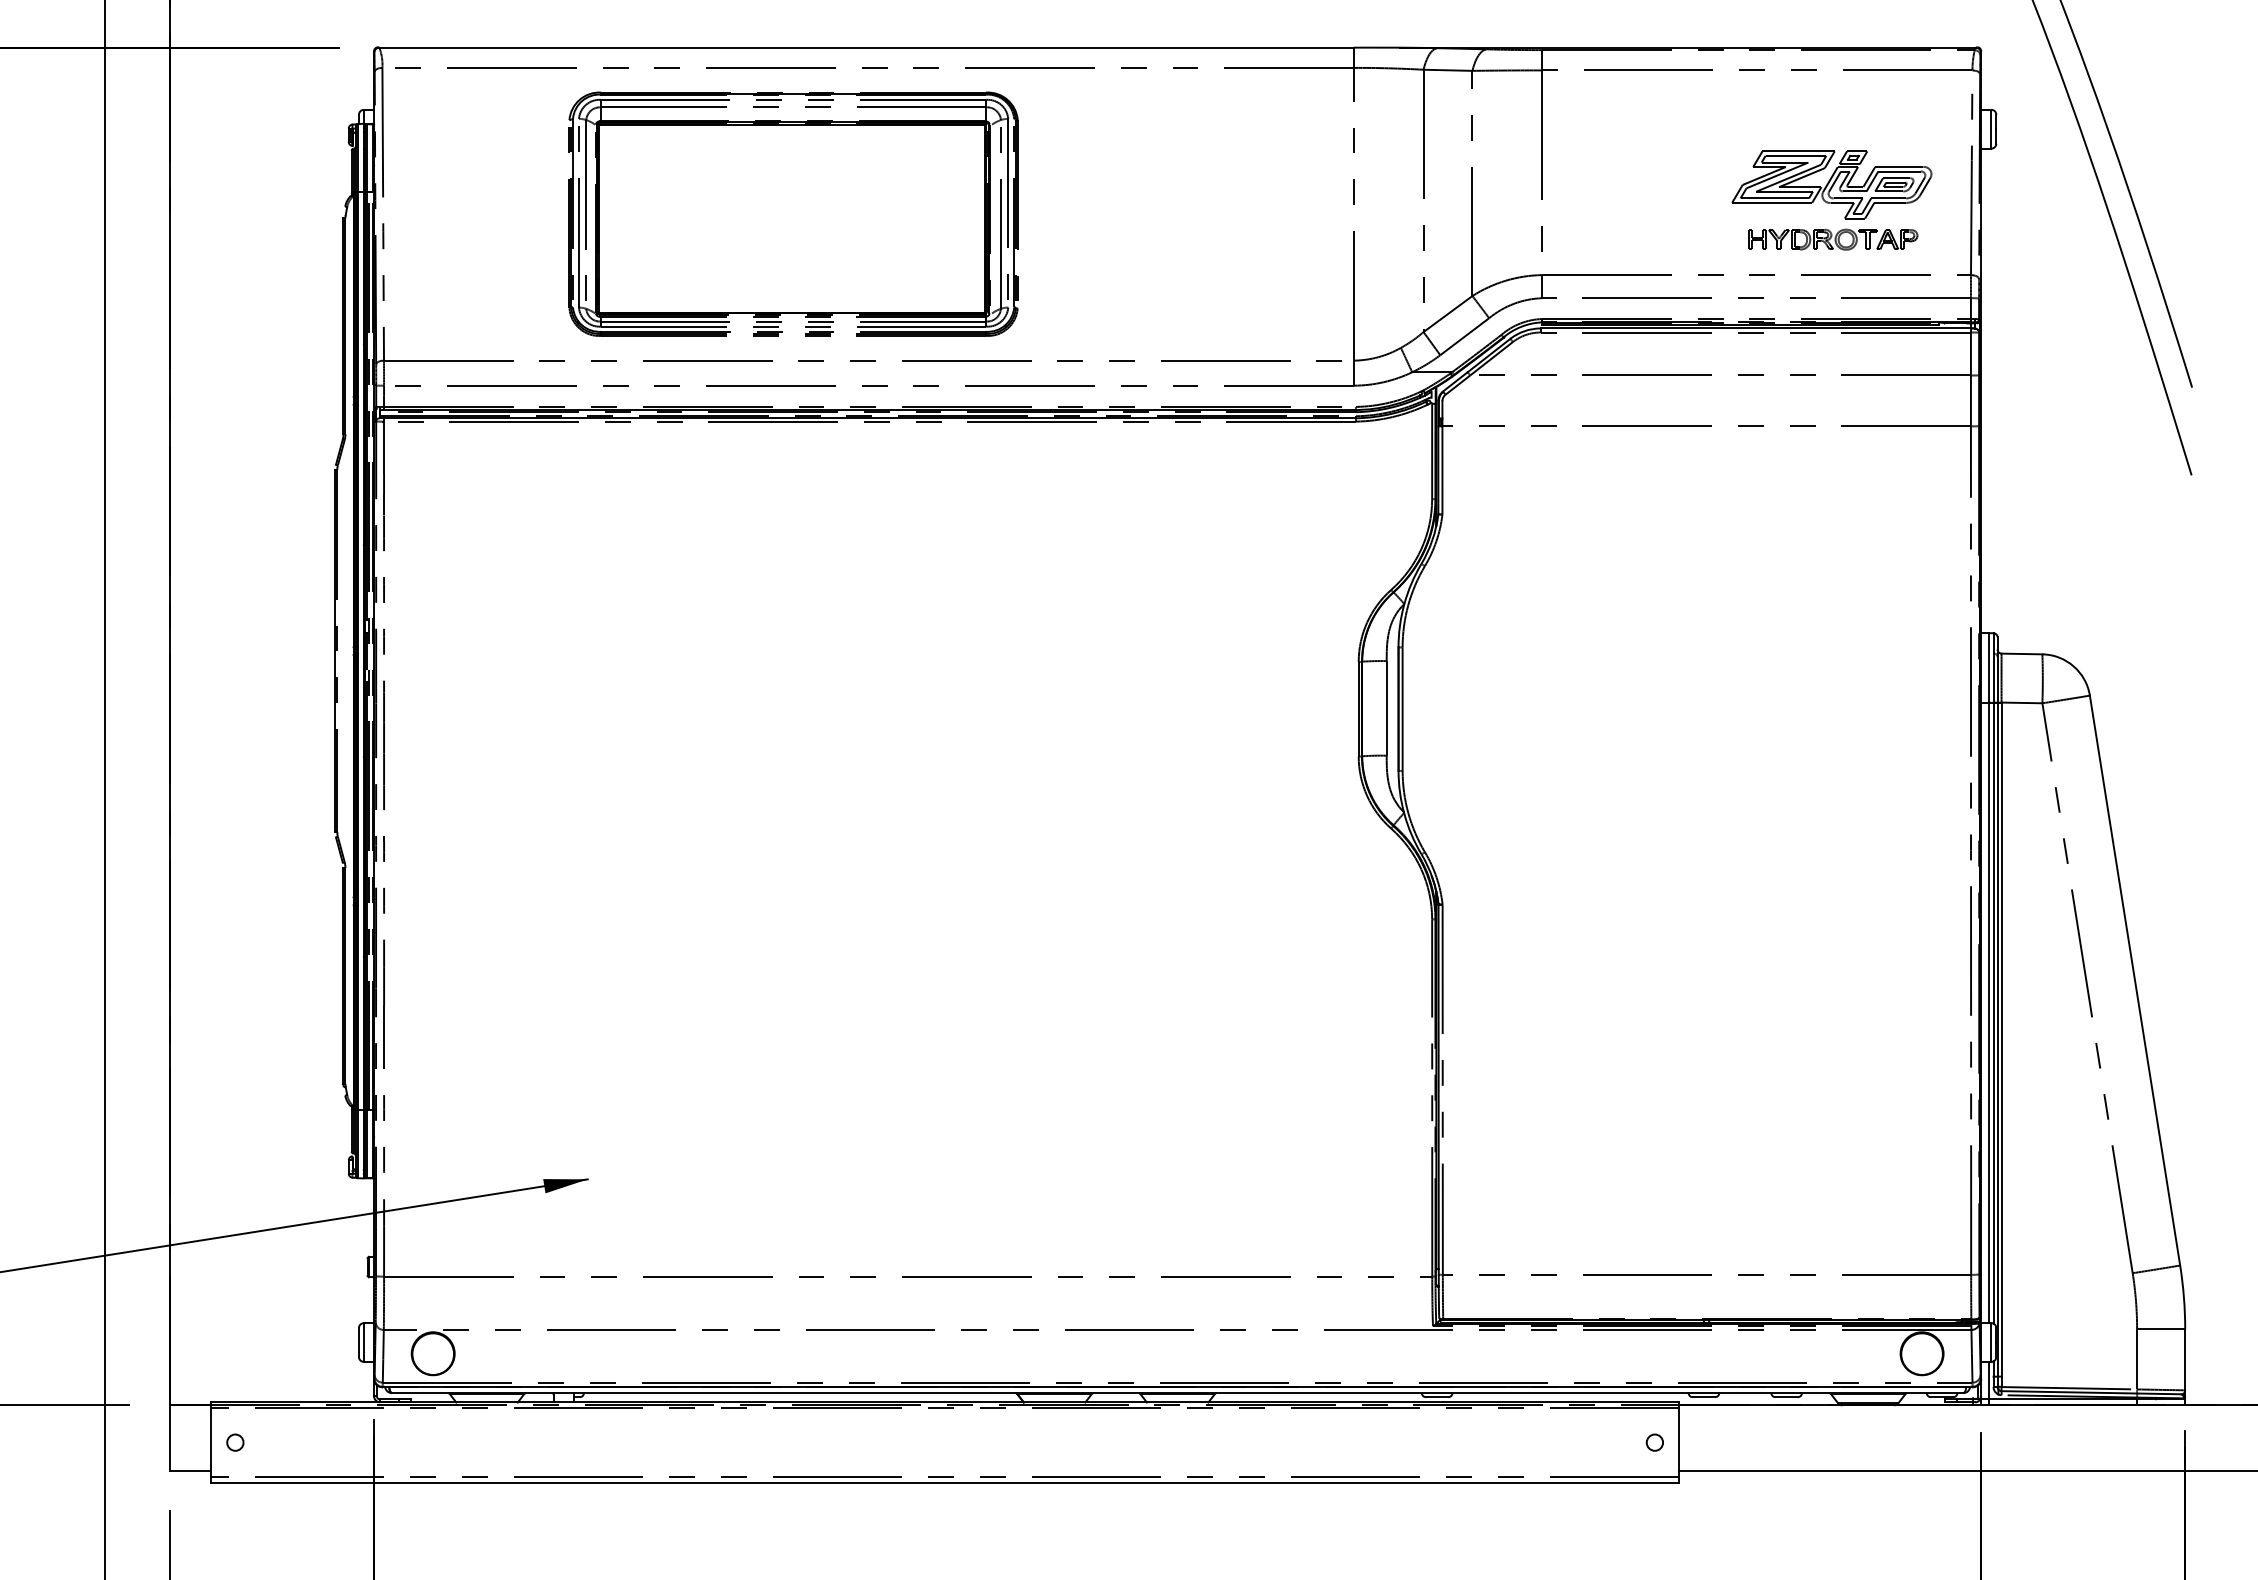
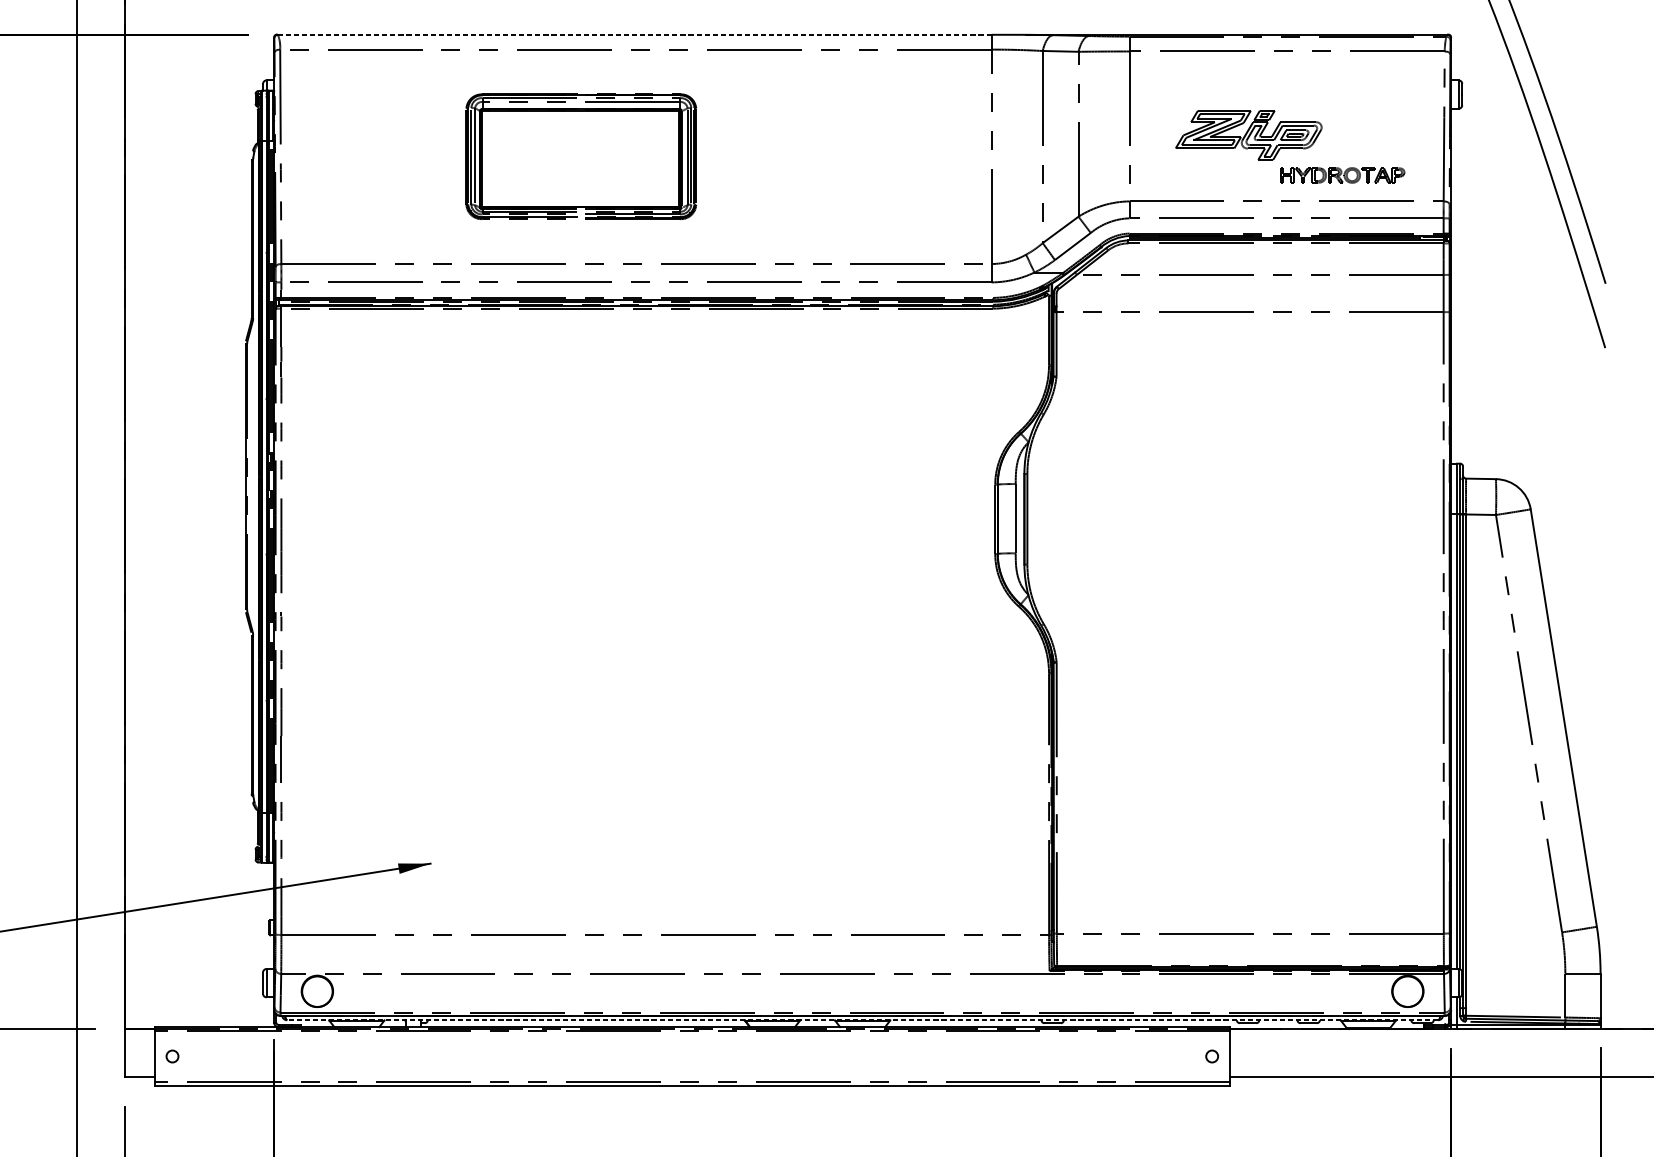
line: (866, 47) -> (634, 34), solid -> dashed
part: (1831, 184) -> (1248, 135), moved
part: (793, 213) -> (581, 156), size x0.7
line: (1177, 1393) -> (862, 1020), solid -> dashed

